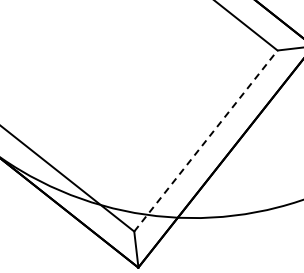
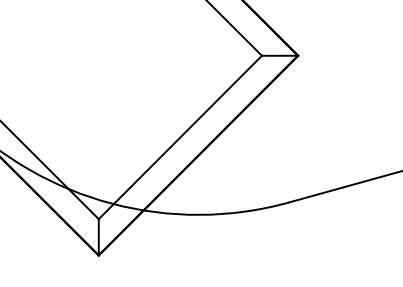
line: (206, 141) -> (180, 137), dashed -> solid

